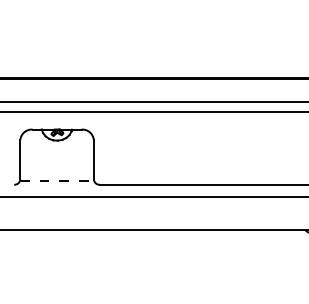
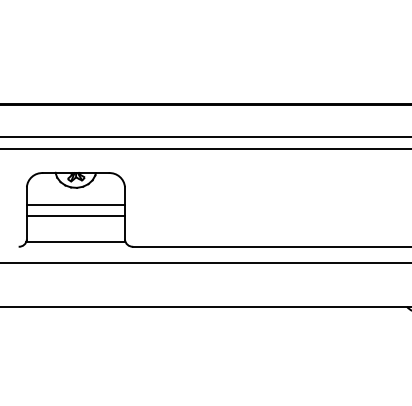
line: (56, 153) -> (75, 205), added
line: (56, 161) -> (75, 215), added
line: (57, 180) -> (76, 241), dashed -> solid

